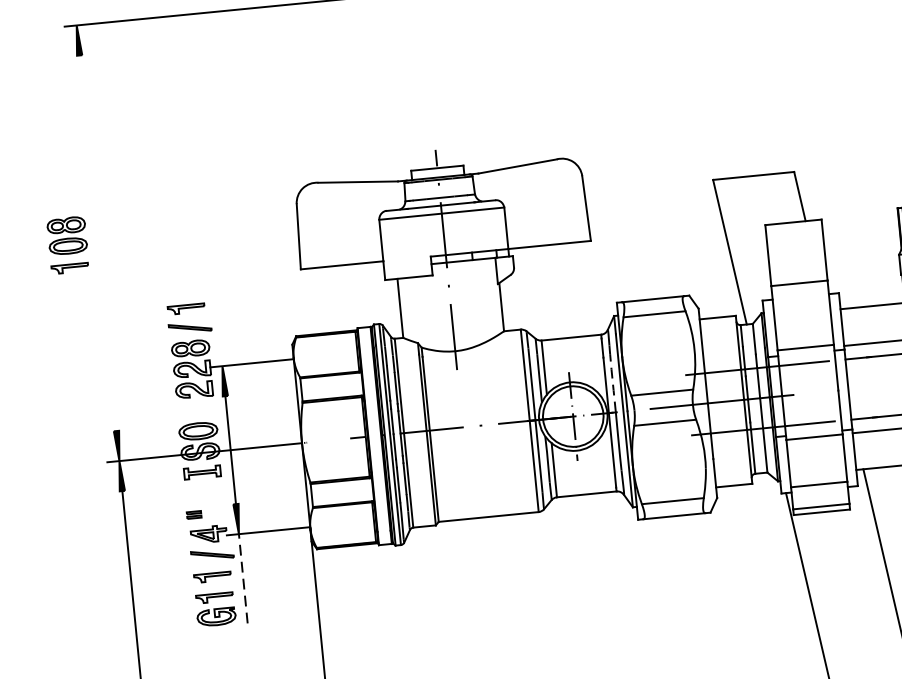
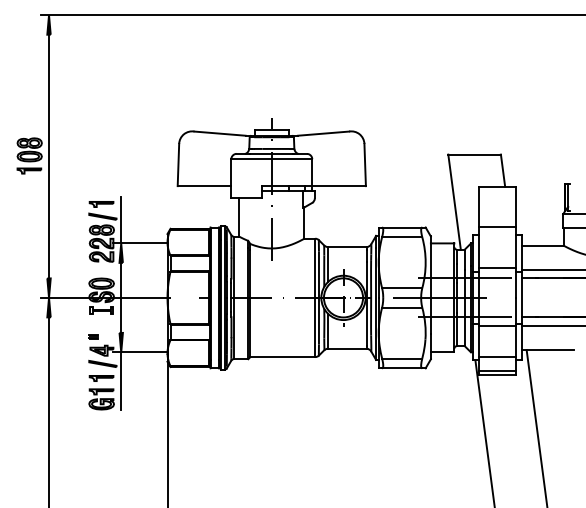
line: (98, 243) -> (49, 156), added
line: (219, 330) -> (121, 220), added
line: (613, 382) -> (371, 278), dashed -> solid
line: (243, 578) -> (121, 381), dashed -> solid

